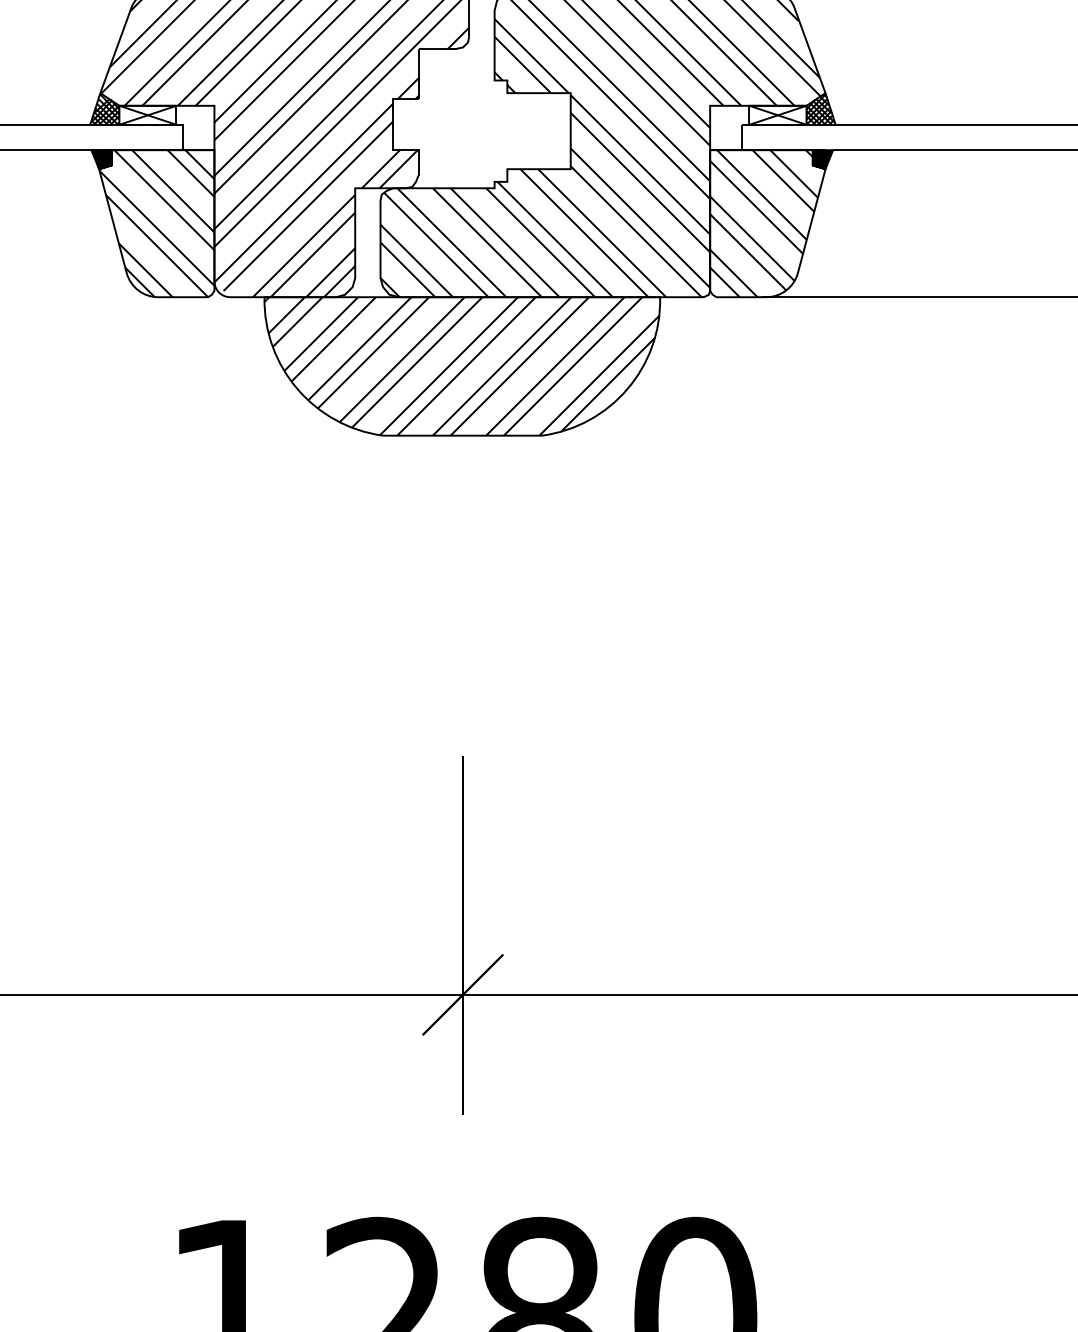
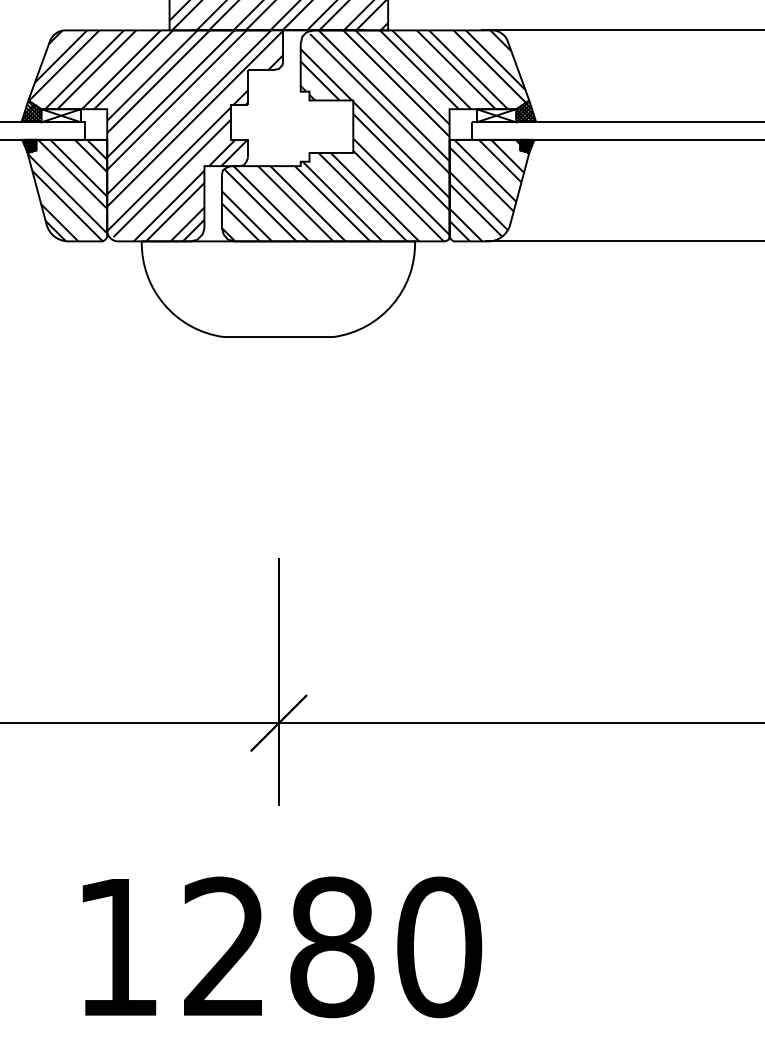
hatch: (460, 366) -> (277, 289), removed

